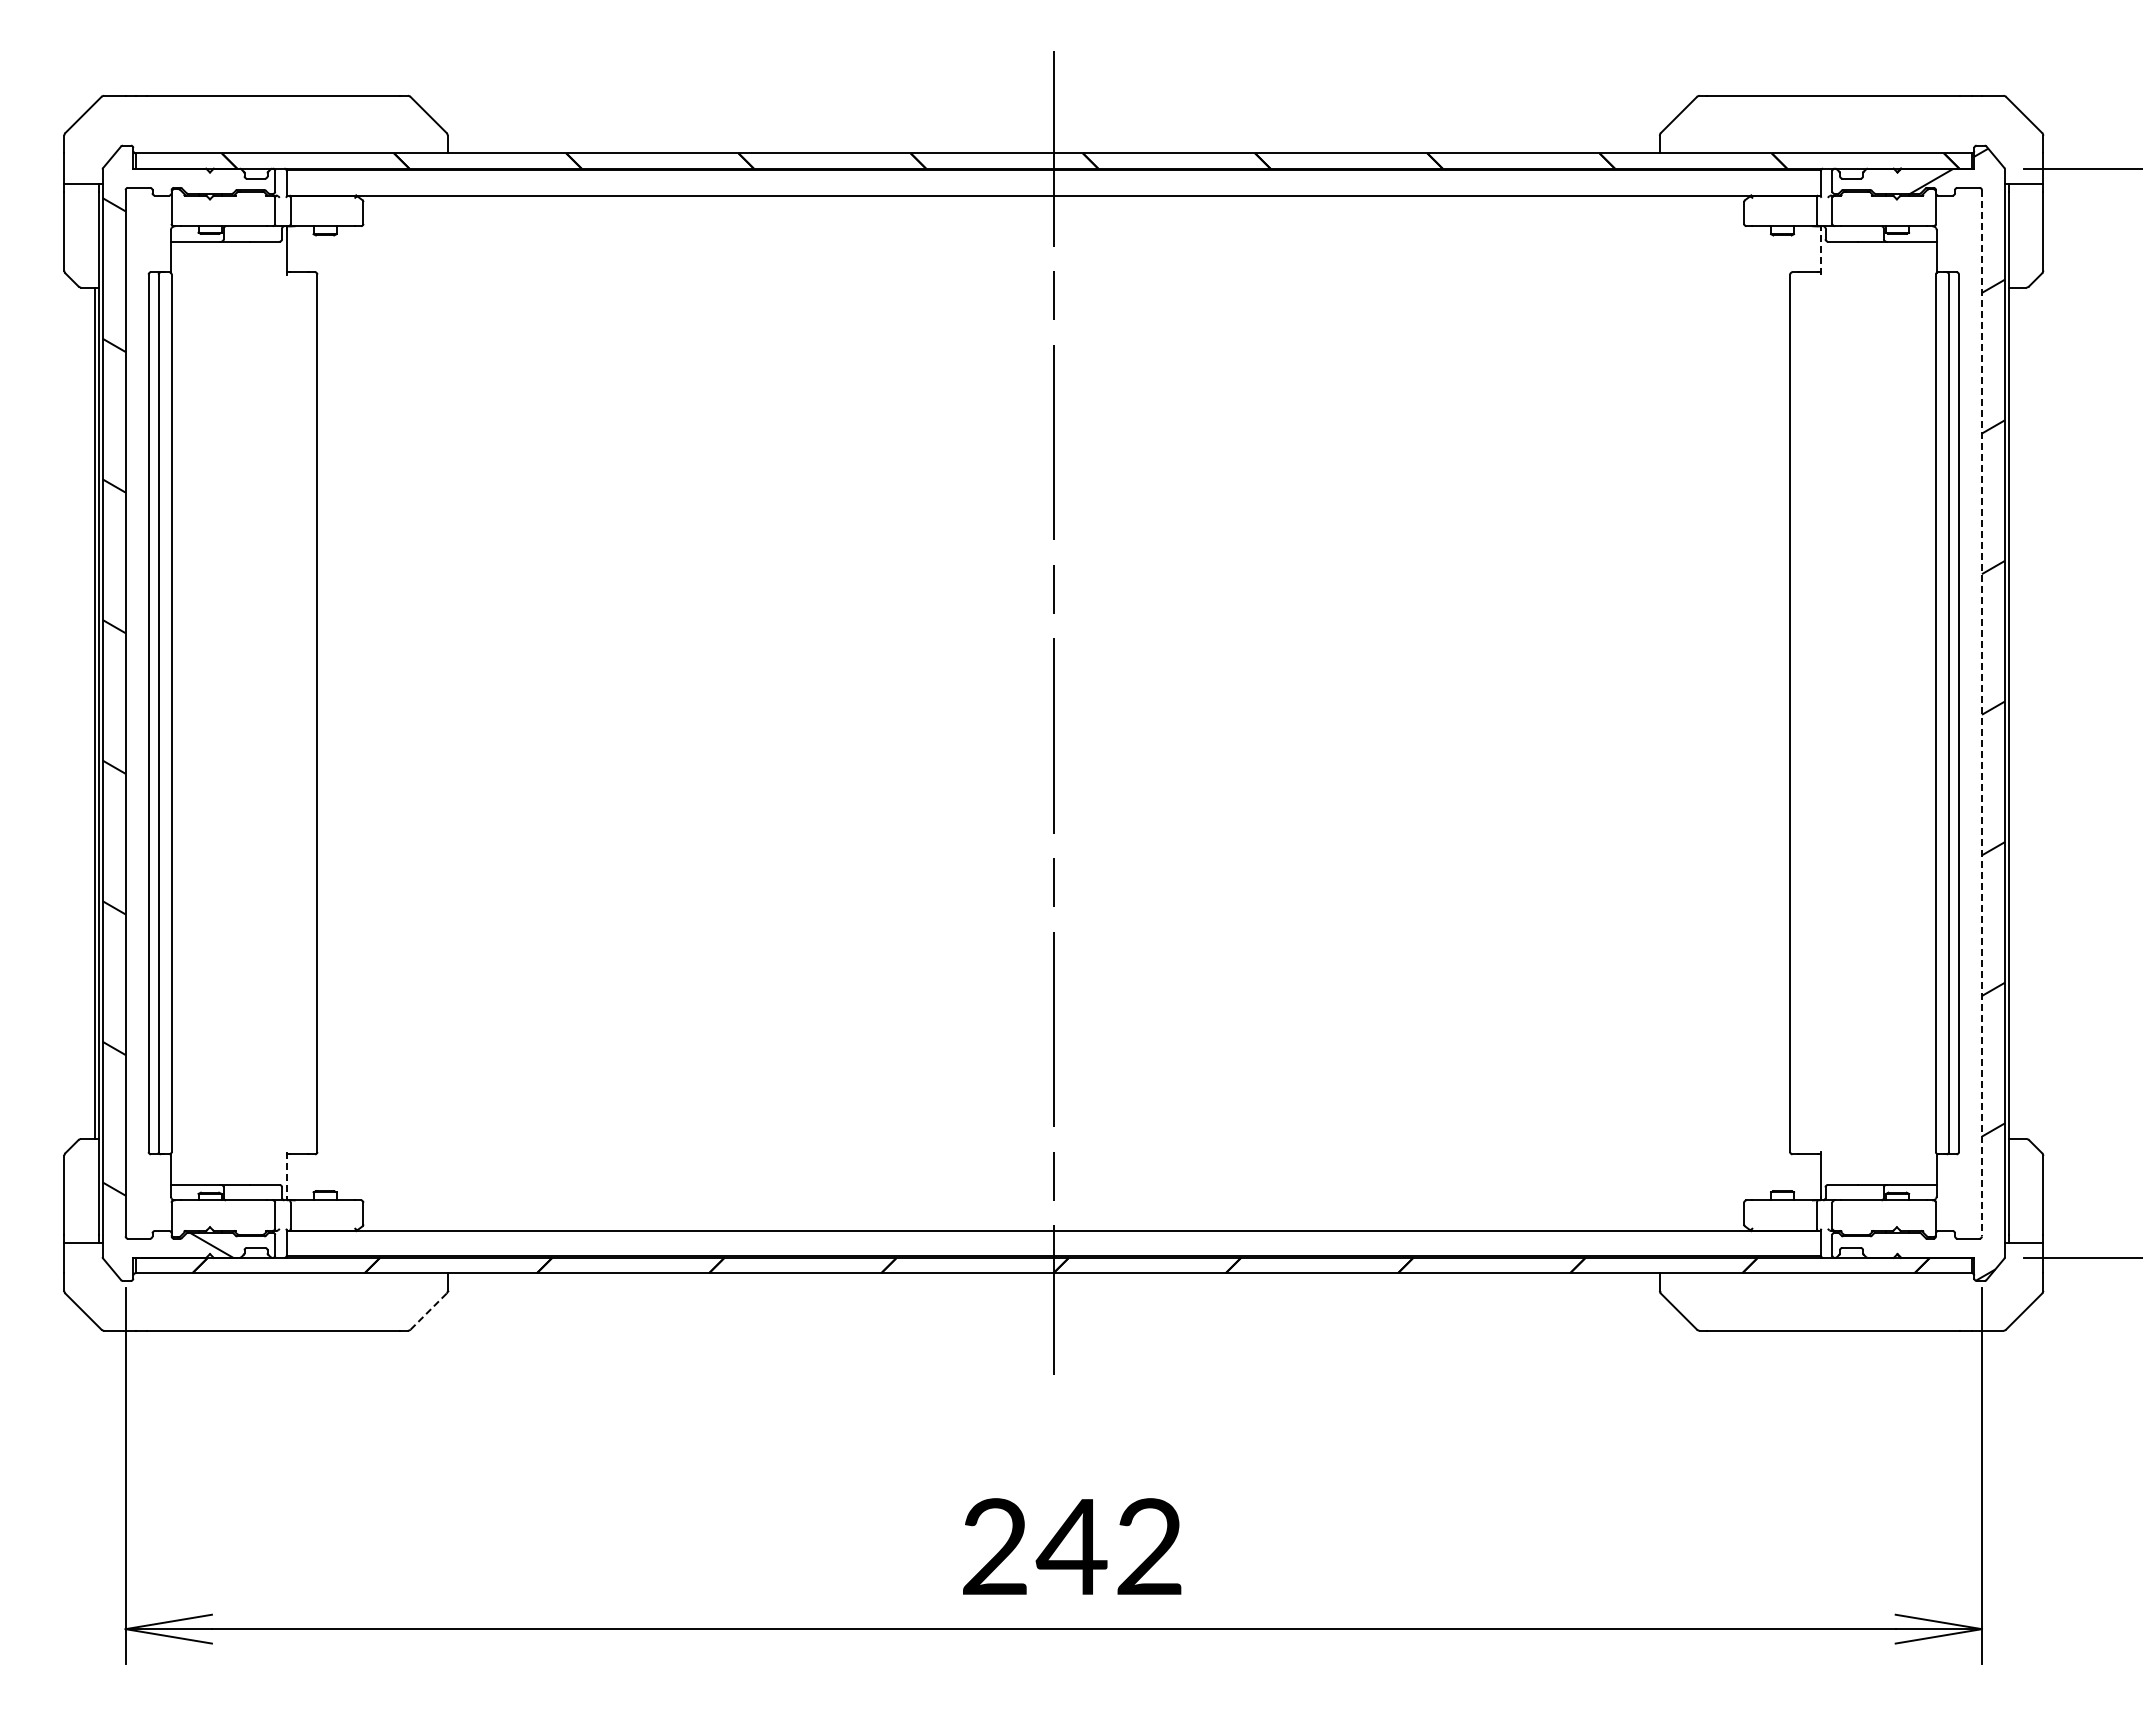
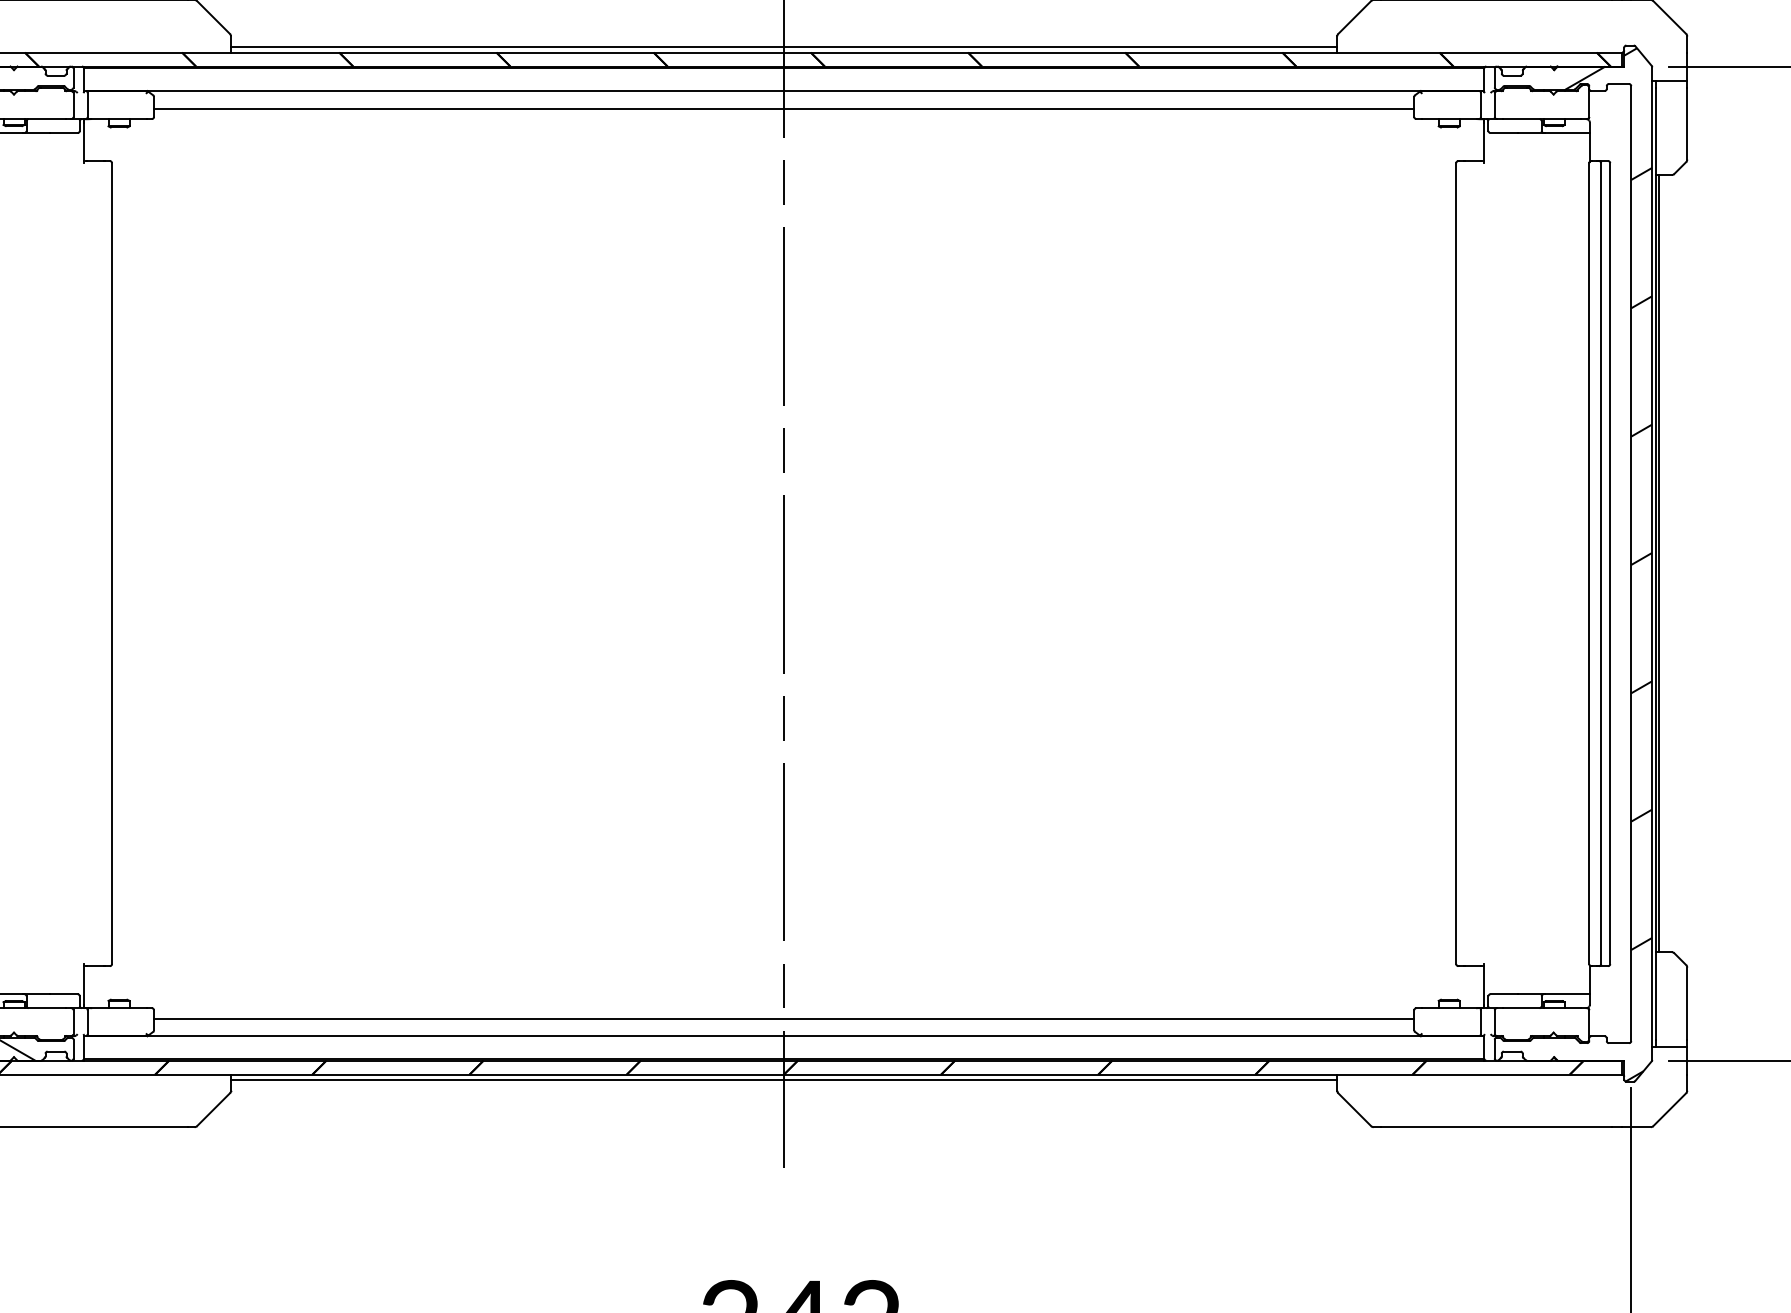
line: (1053, 147) -> (783, 47), added
line: (1053, 214) -> (783, 108), added
line: (1820, 251) -> (1483, 142), dashed -> solid
line: (1981, 713) -> (1630, 563), dashed -> solid
line: (2012, 713) -> (1659, 563), added
line: (286, 1174) -> (83, 984), dashed -> solid
line: (1053, 1211) -> (783, 1018), added
line: (1053, 1279) -> (783, 1080), added
line: (428, 1311) -> (213, 1109), dashed -> solid

